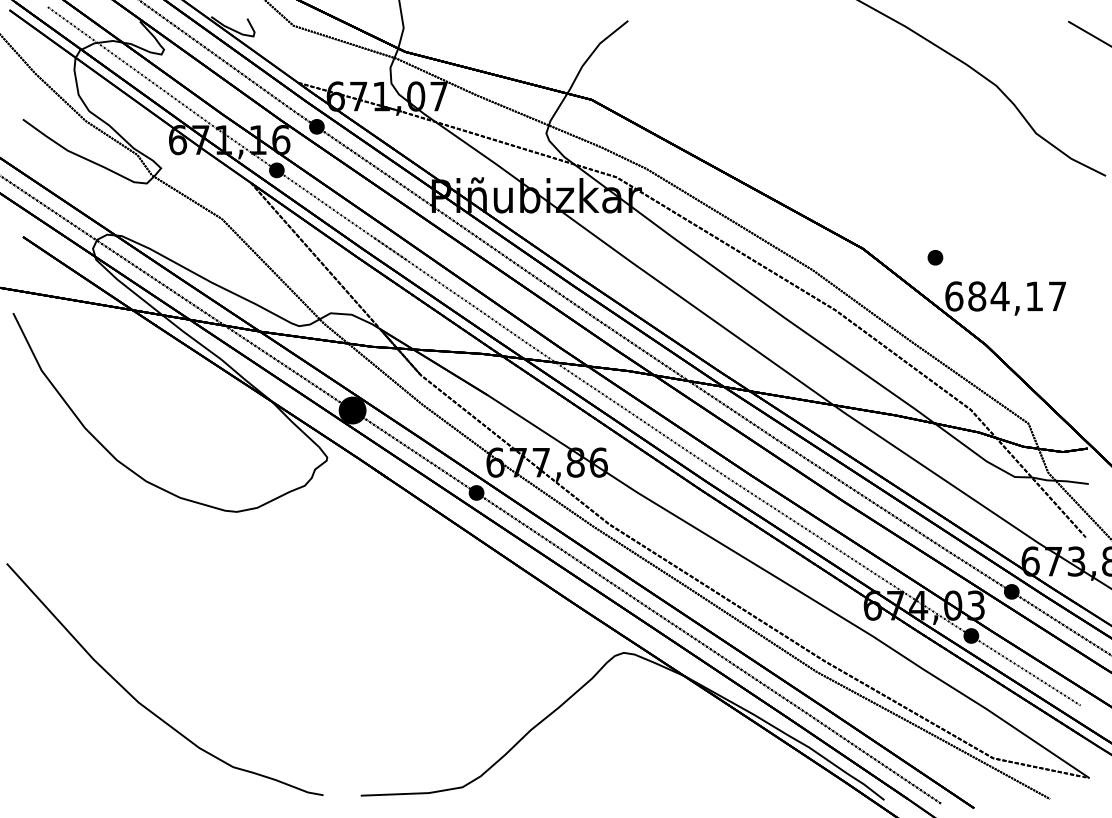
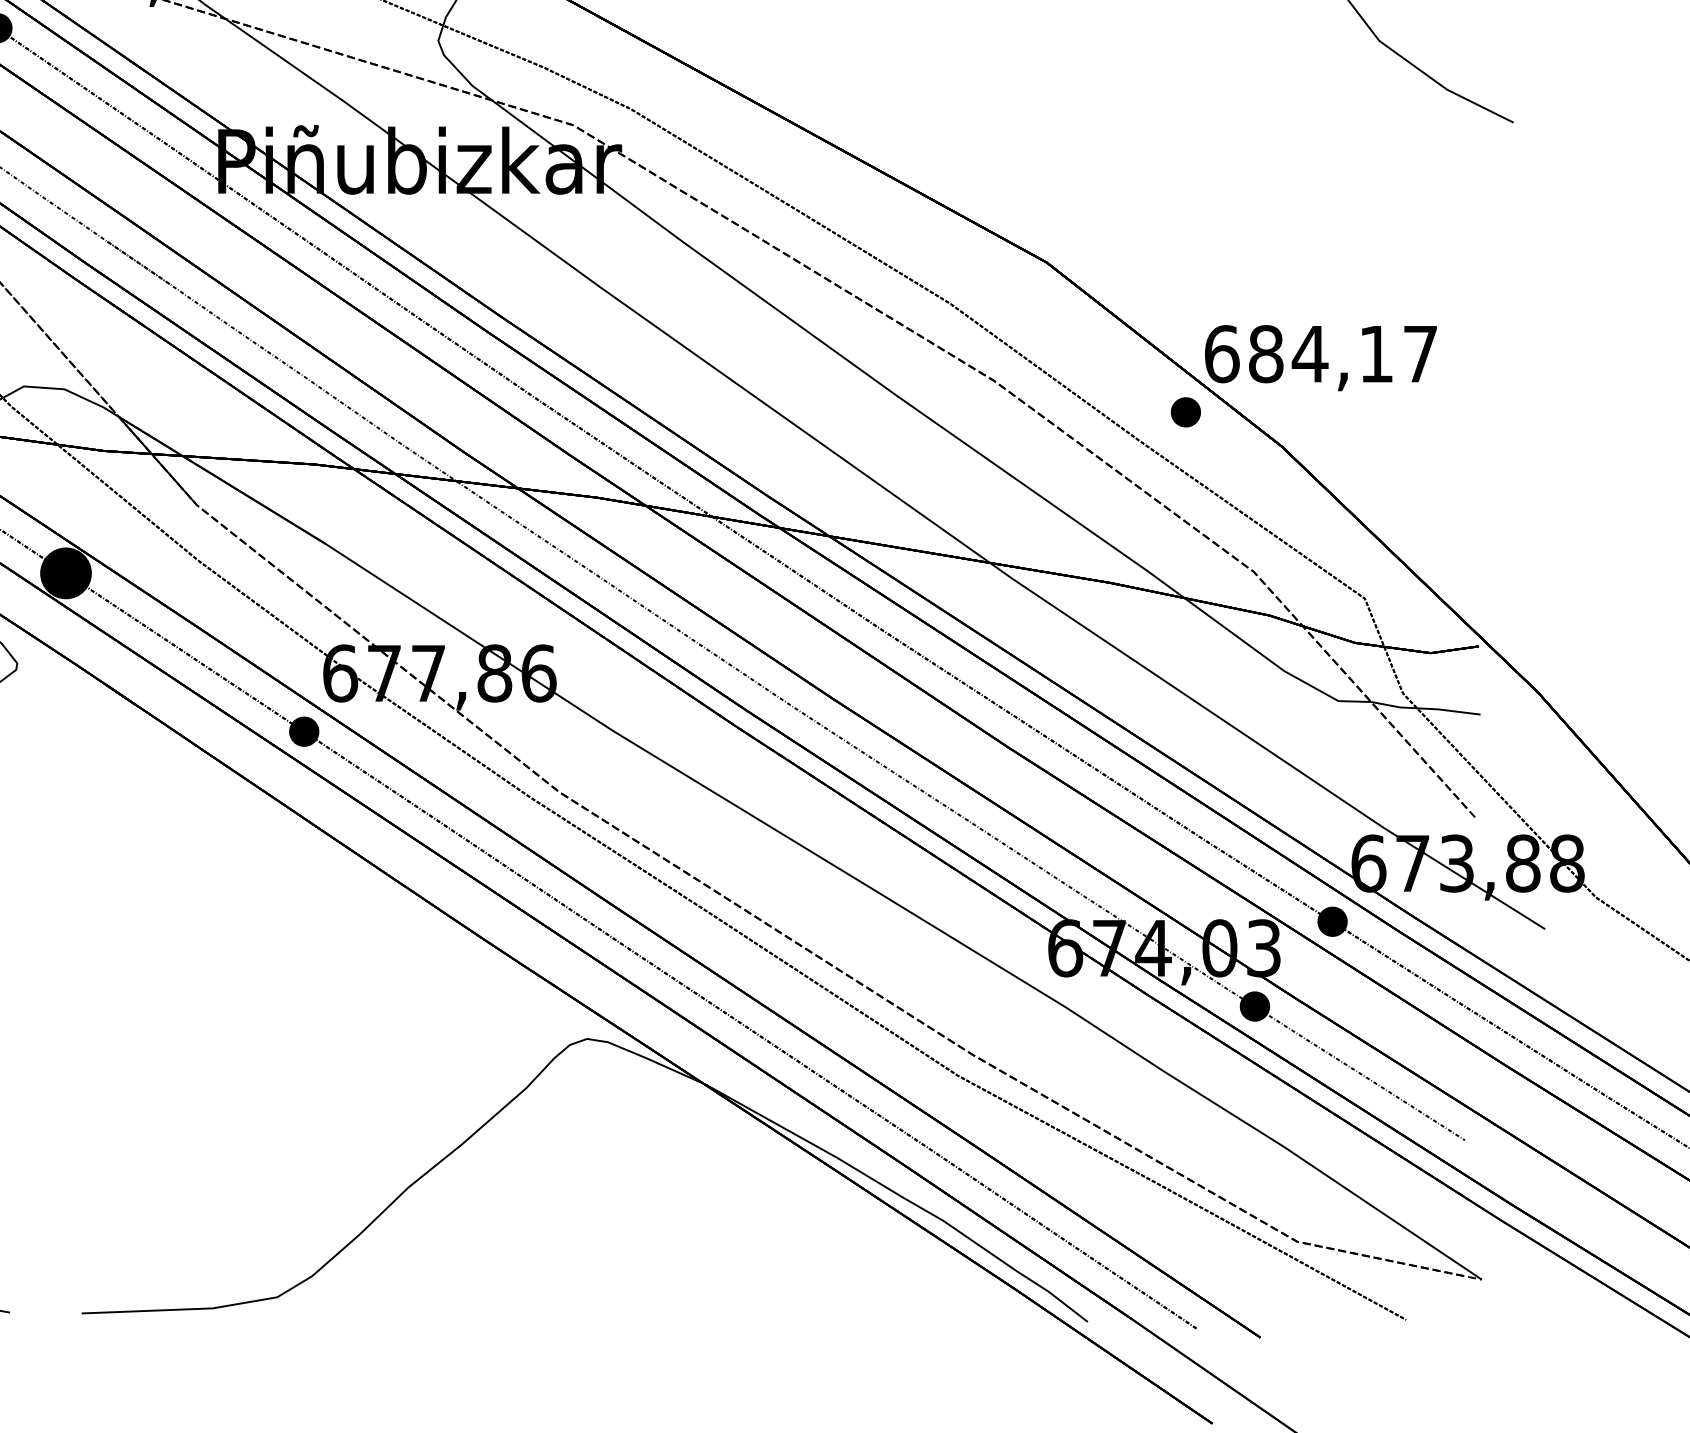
part: (935, 257) -> (1186, 411), moved

